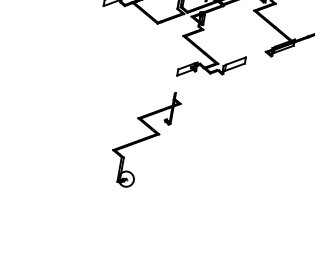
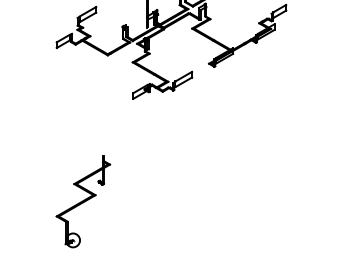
part: (144, 138) -> (83, 201), moved

